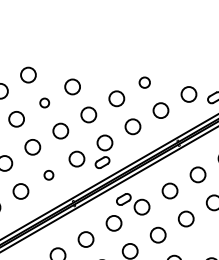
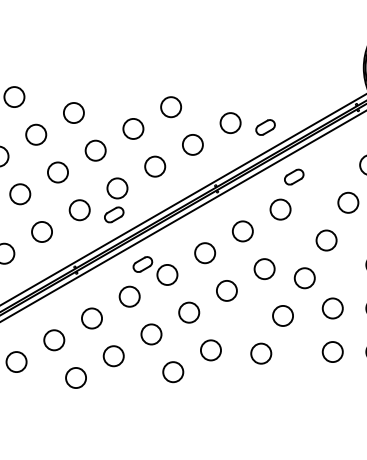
circle: (144, 82) -> (170, 107), size x1.43
circle: (44, 102) -> (36, 134), size x1.67
circle: (48, 174) -> (41, 231), size x1.67

